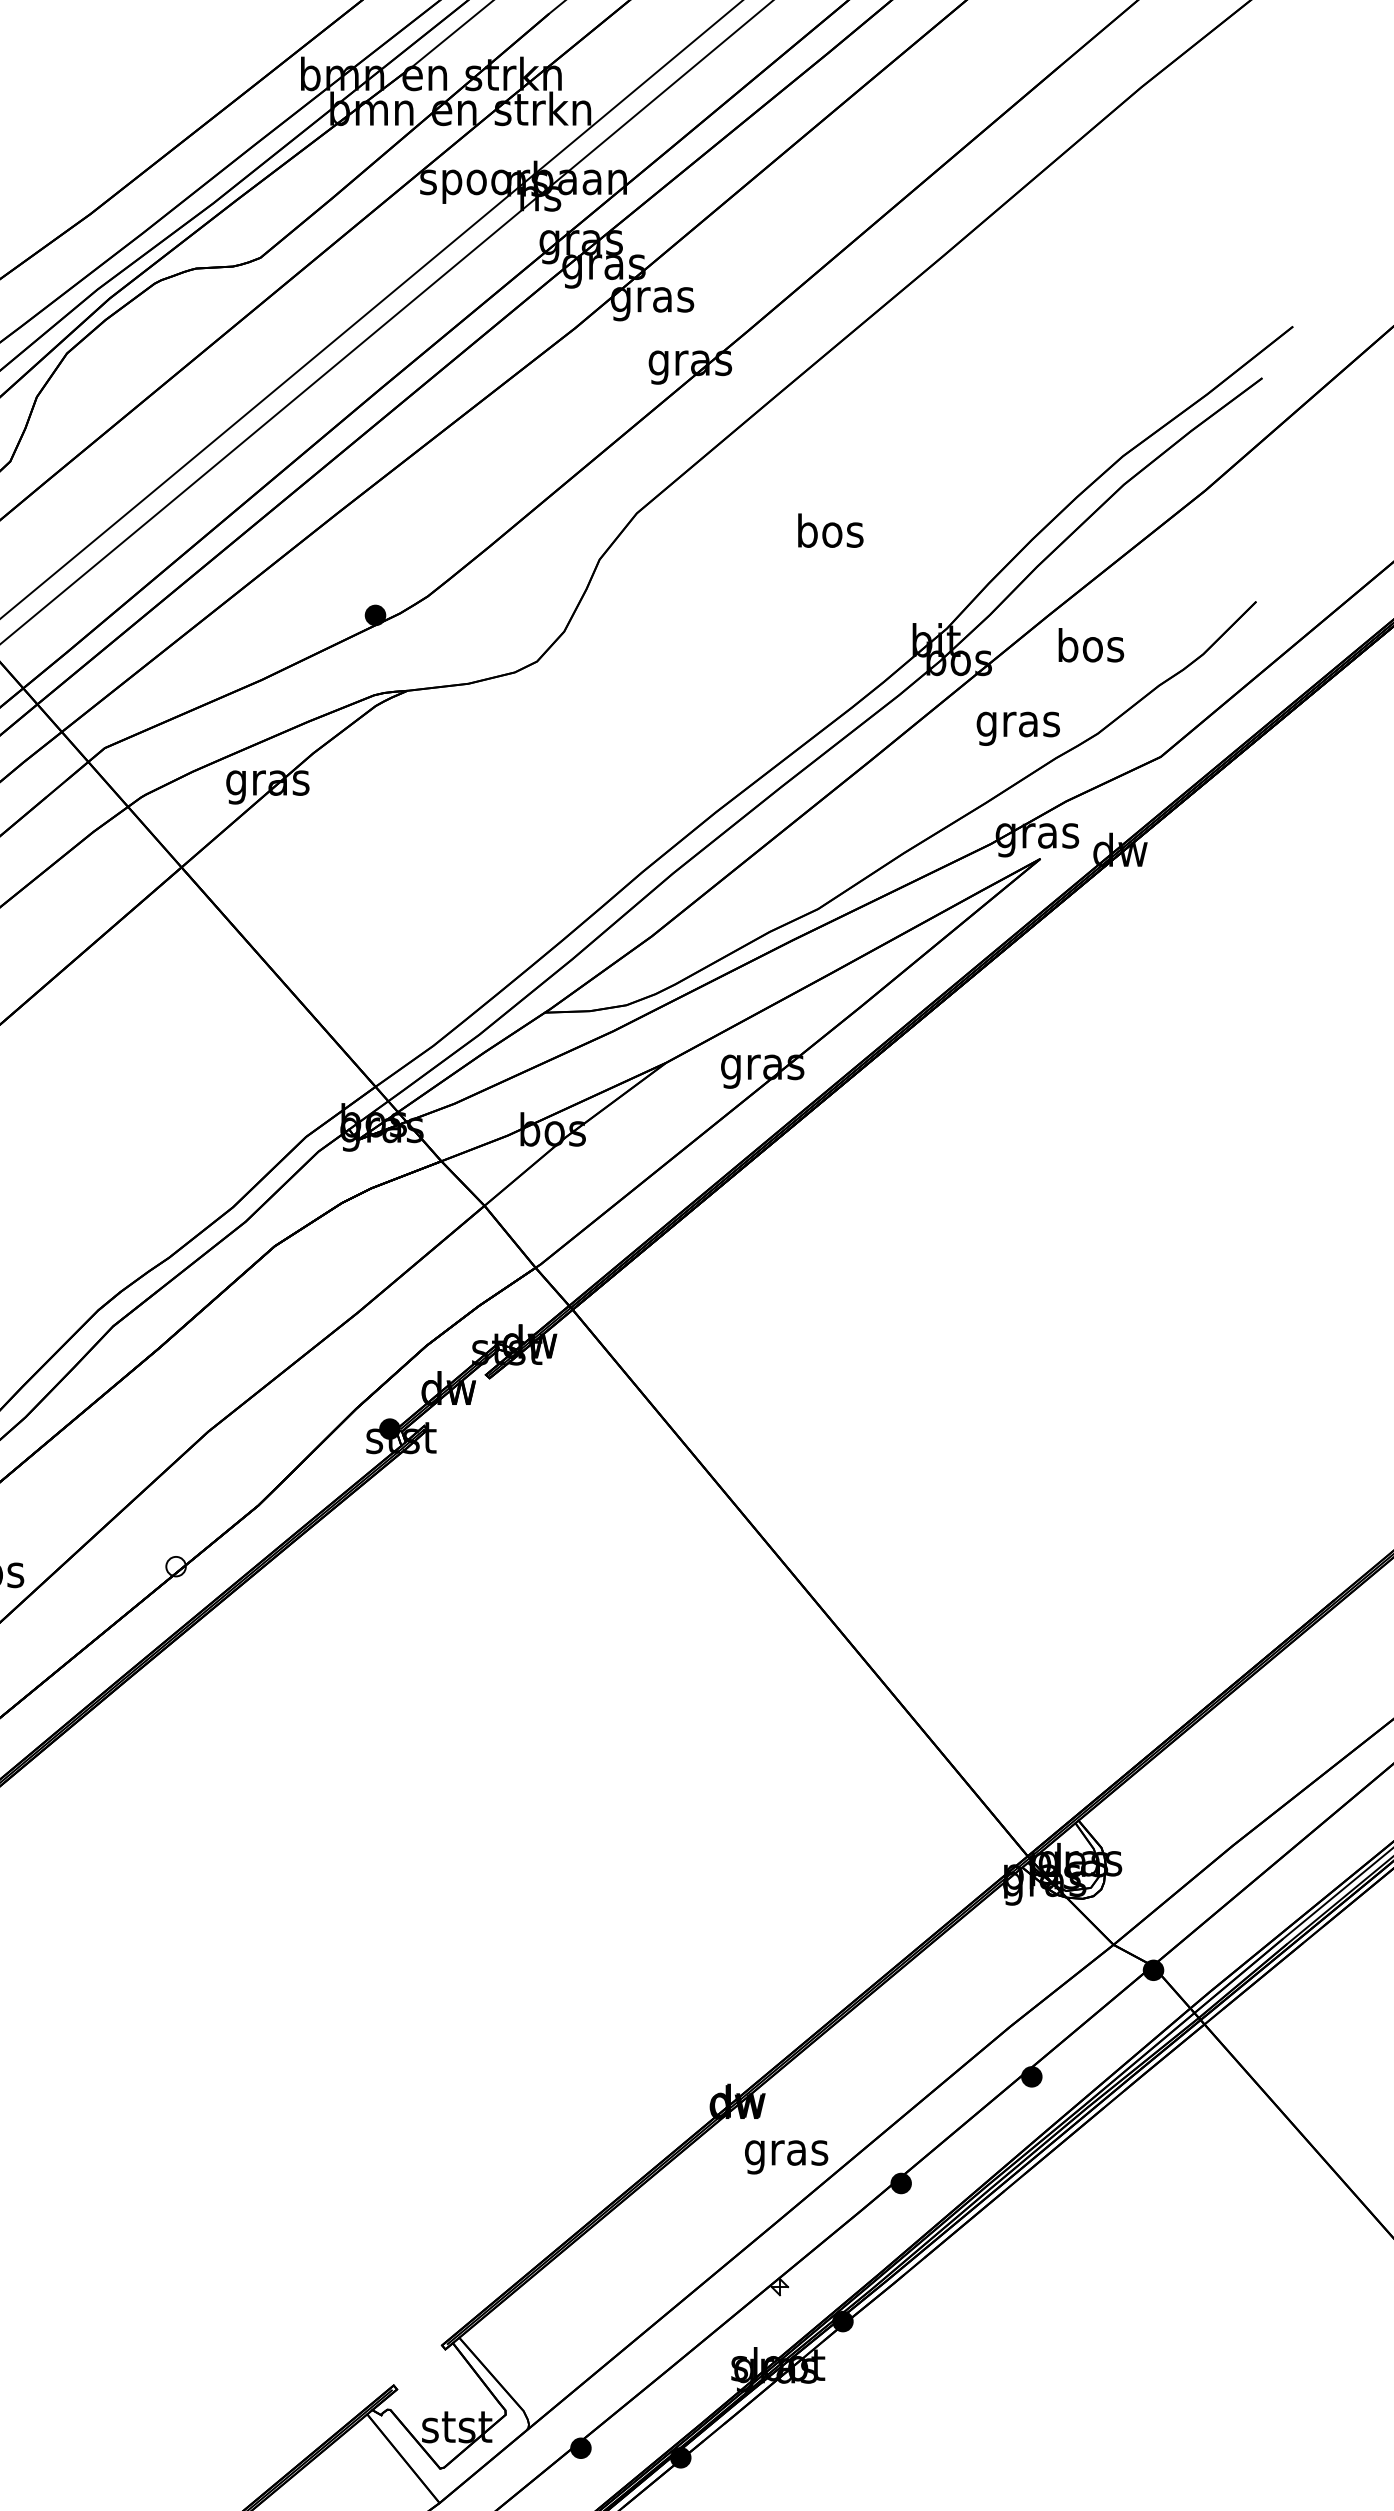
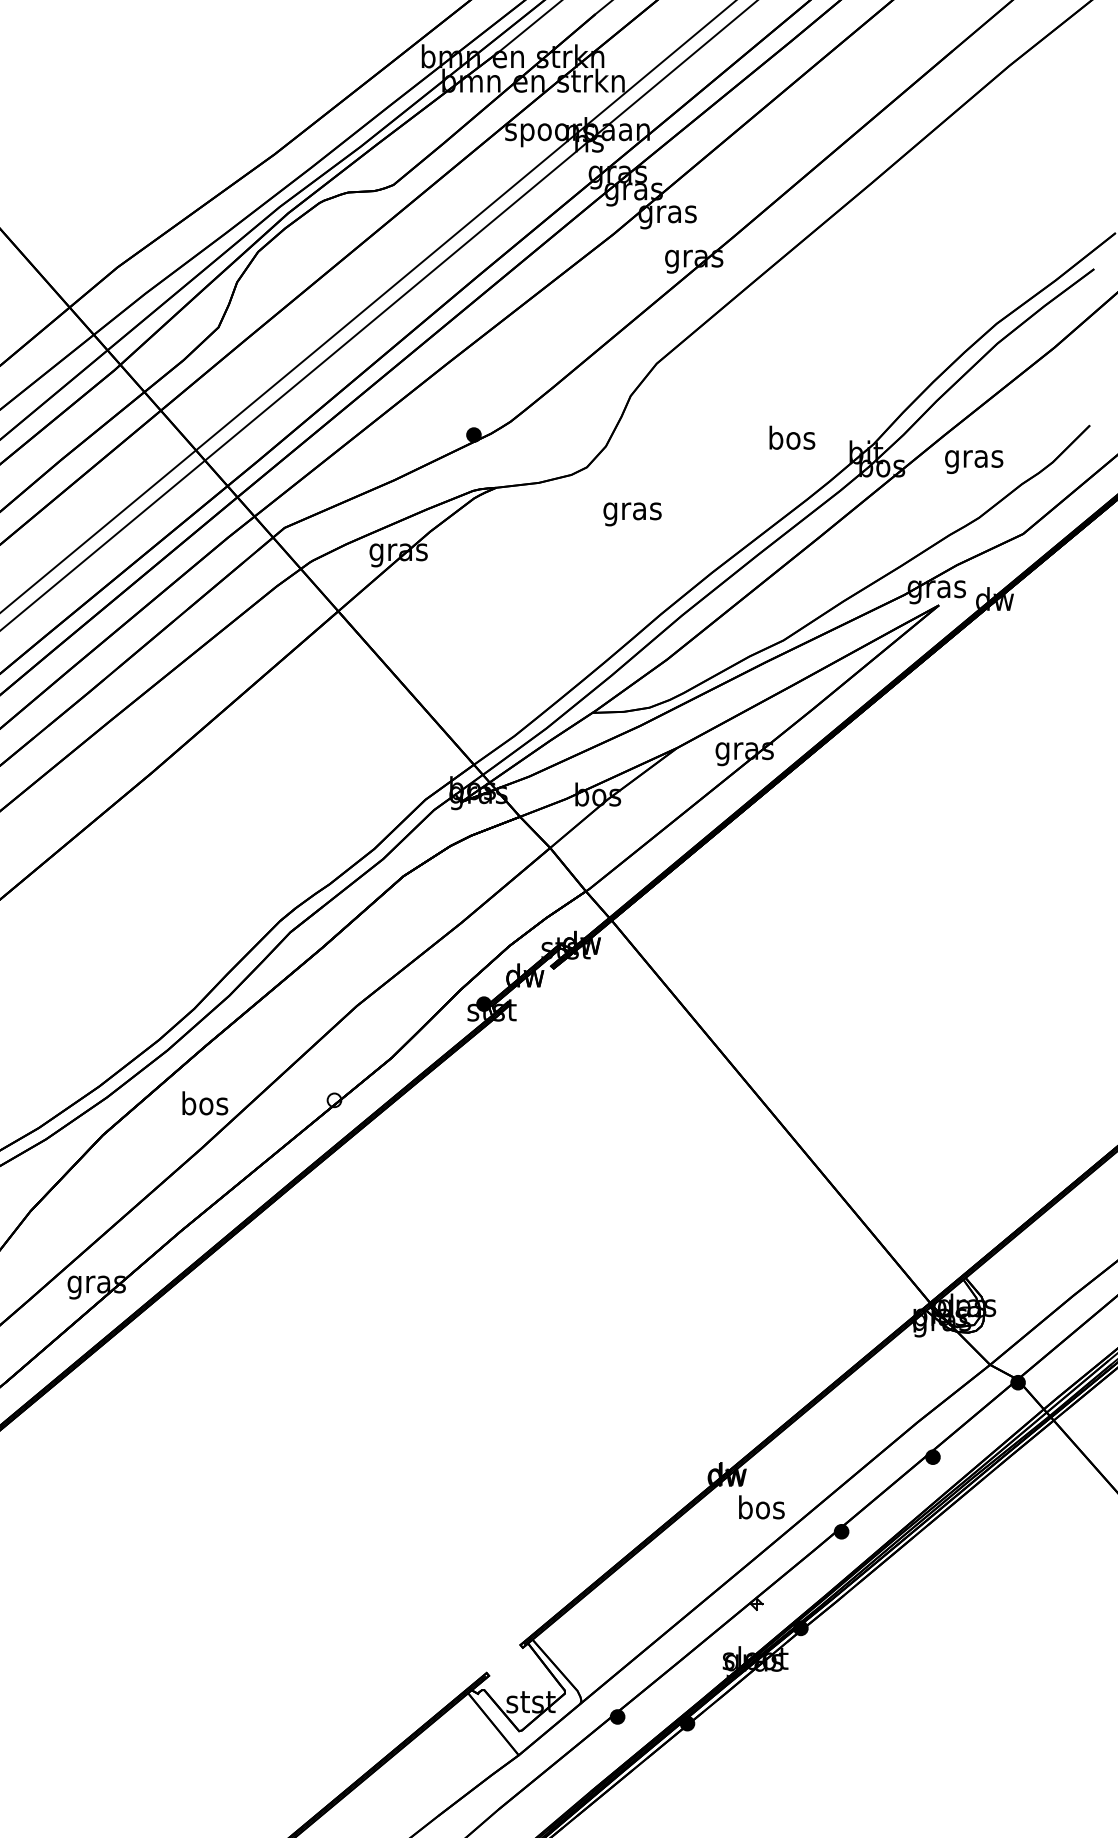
text: (830, 530) -> (792, 437), moved
text: (1091, 648) -> (974, 458), bos -> gras
text: (1018, 728) -> (632, 514), moved
text: (786, 2153) -> (761, 1510), gras -> bos

